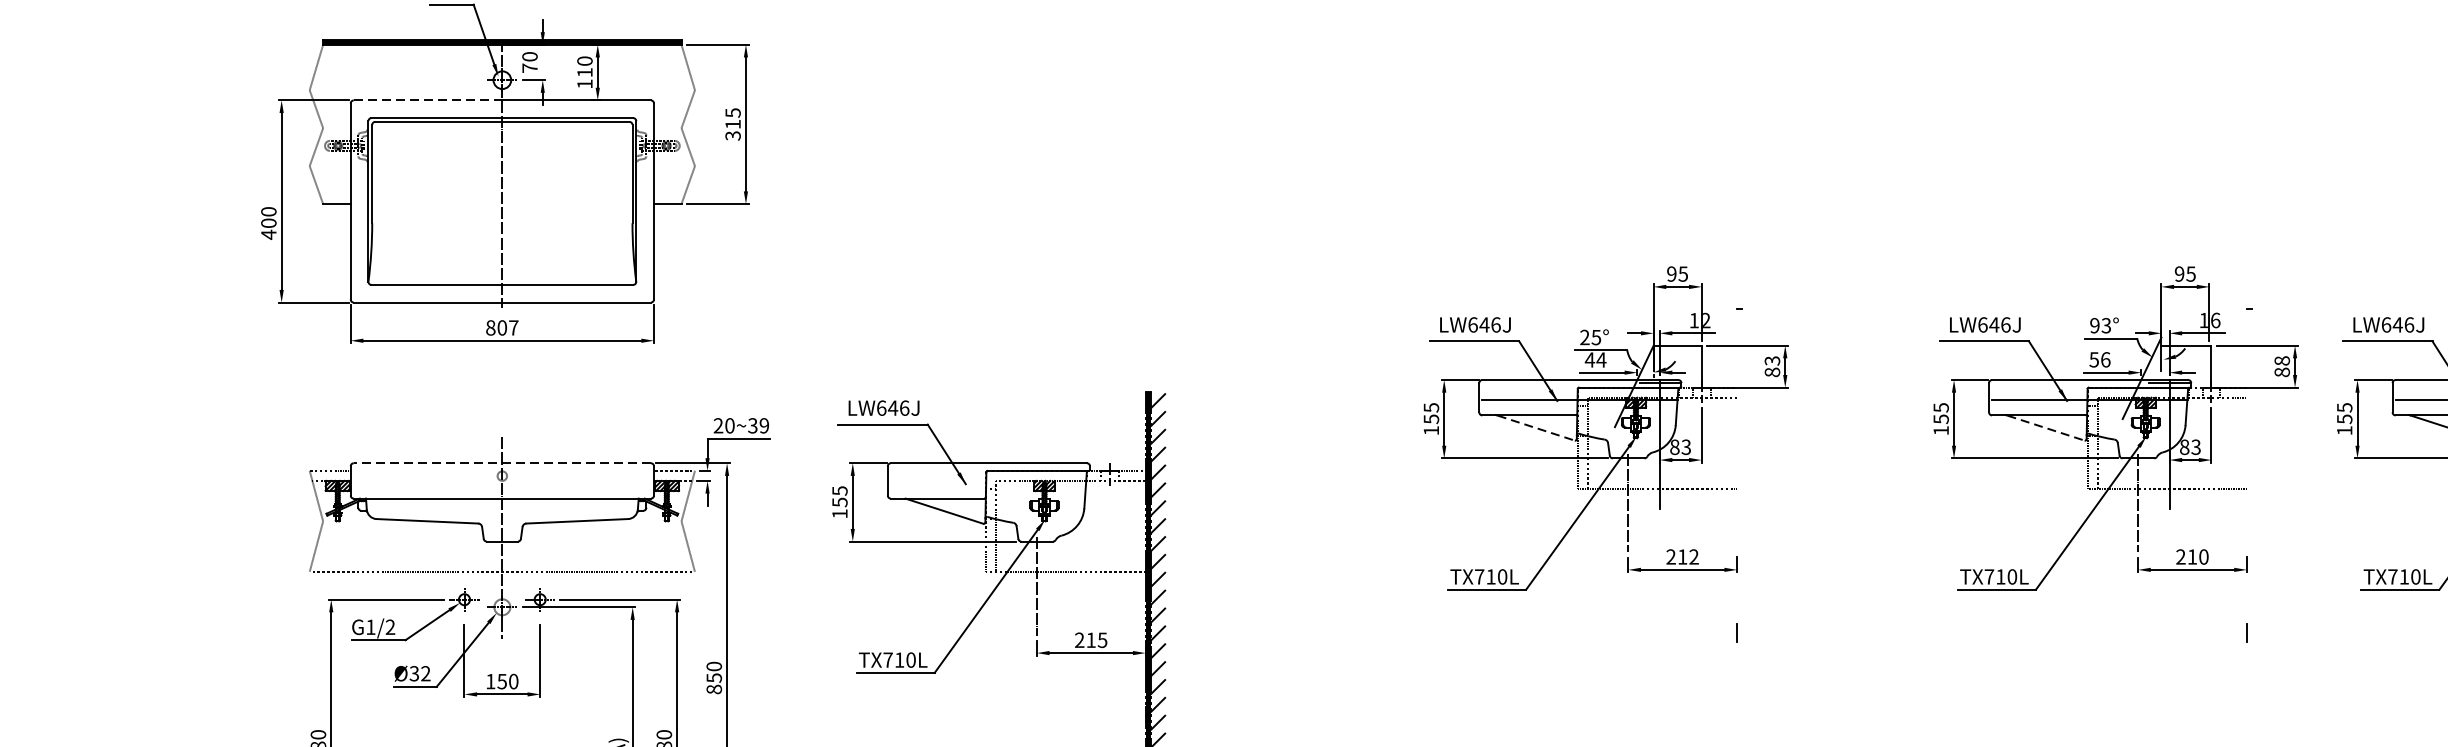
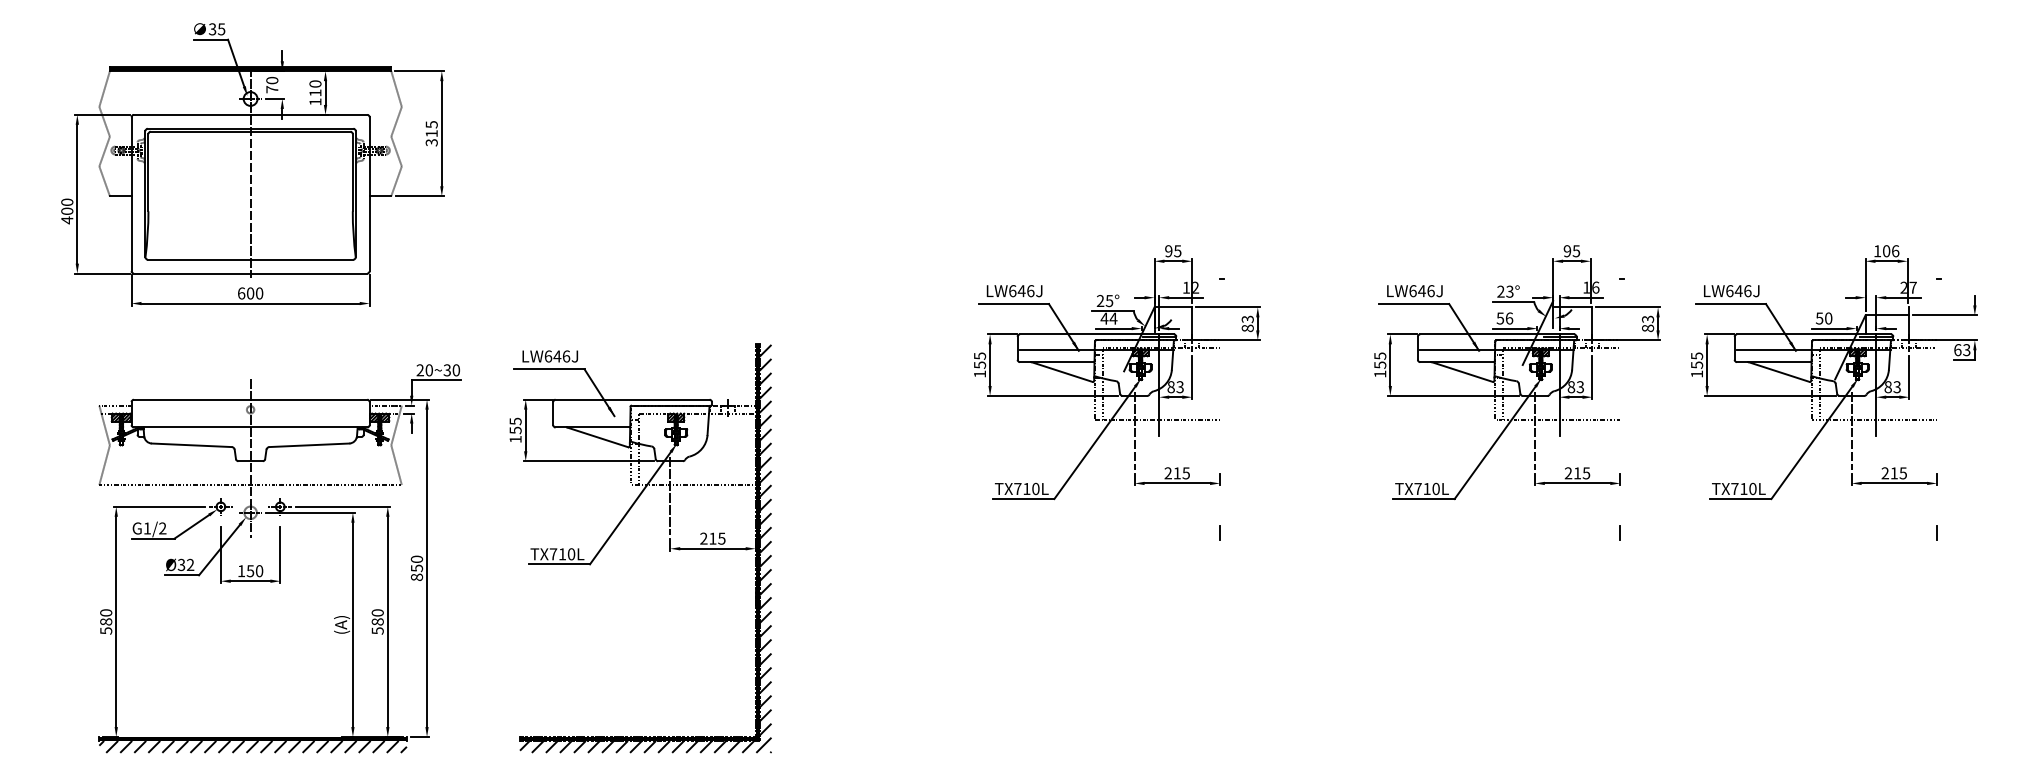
line: (428, 99) -> (192, 114), dashed -> solid
text: (2094, 325) -> (1500, 291), 93° -> 23°
text: (502, 327) -> (250, 293), 807 -> 600
text: (2281, 361) -> (1647, 319), 88 -> 83
text: (764, 426) -> (456, 370), 20~39 -> 20~30
line: (1536, 428) -> (1062, 372), dashed -> solid
line: (2045, 428) -> (1462, 372), dashed -> solid
line: (502, 462) -> (250, 399), dashed -> solid
text: (1693, 557) -> (1185, 473), 212 -> 215
text: (2203, 557) -> (1586, 473), 210 -> 215

